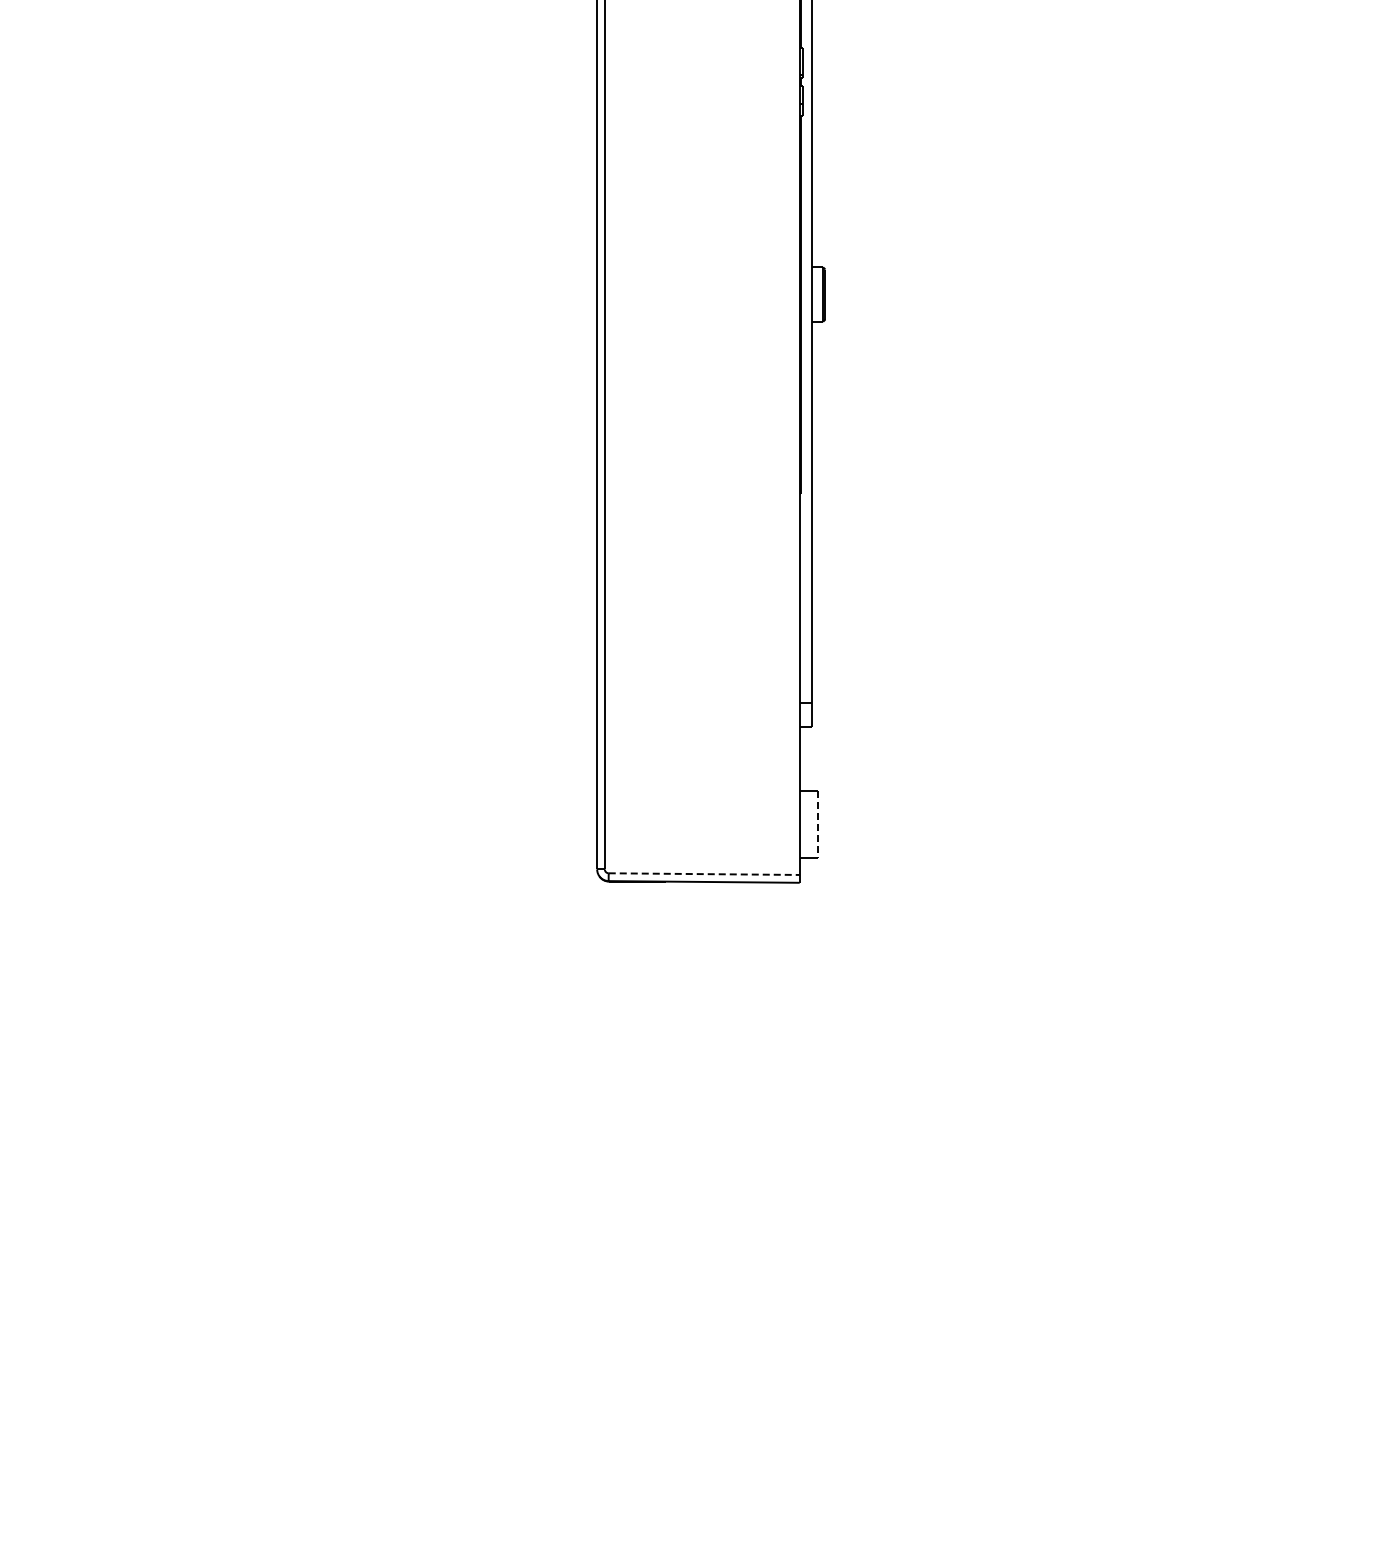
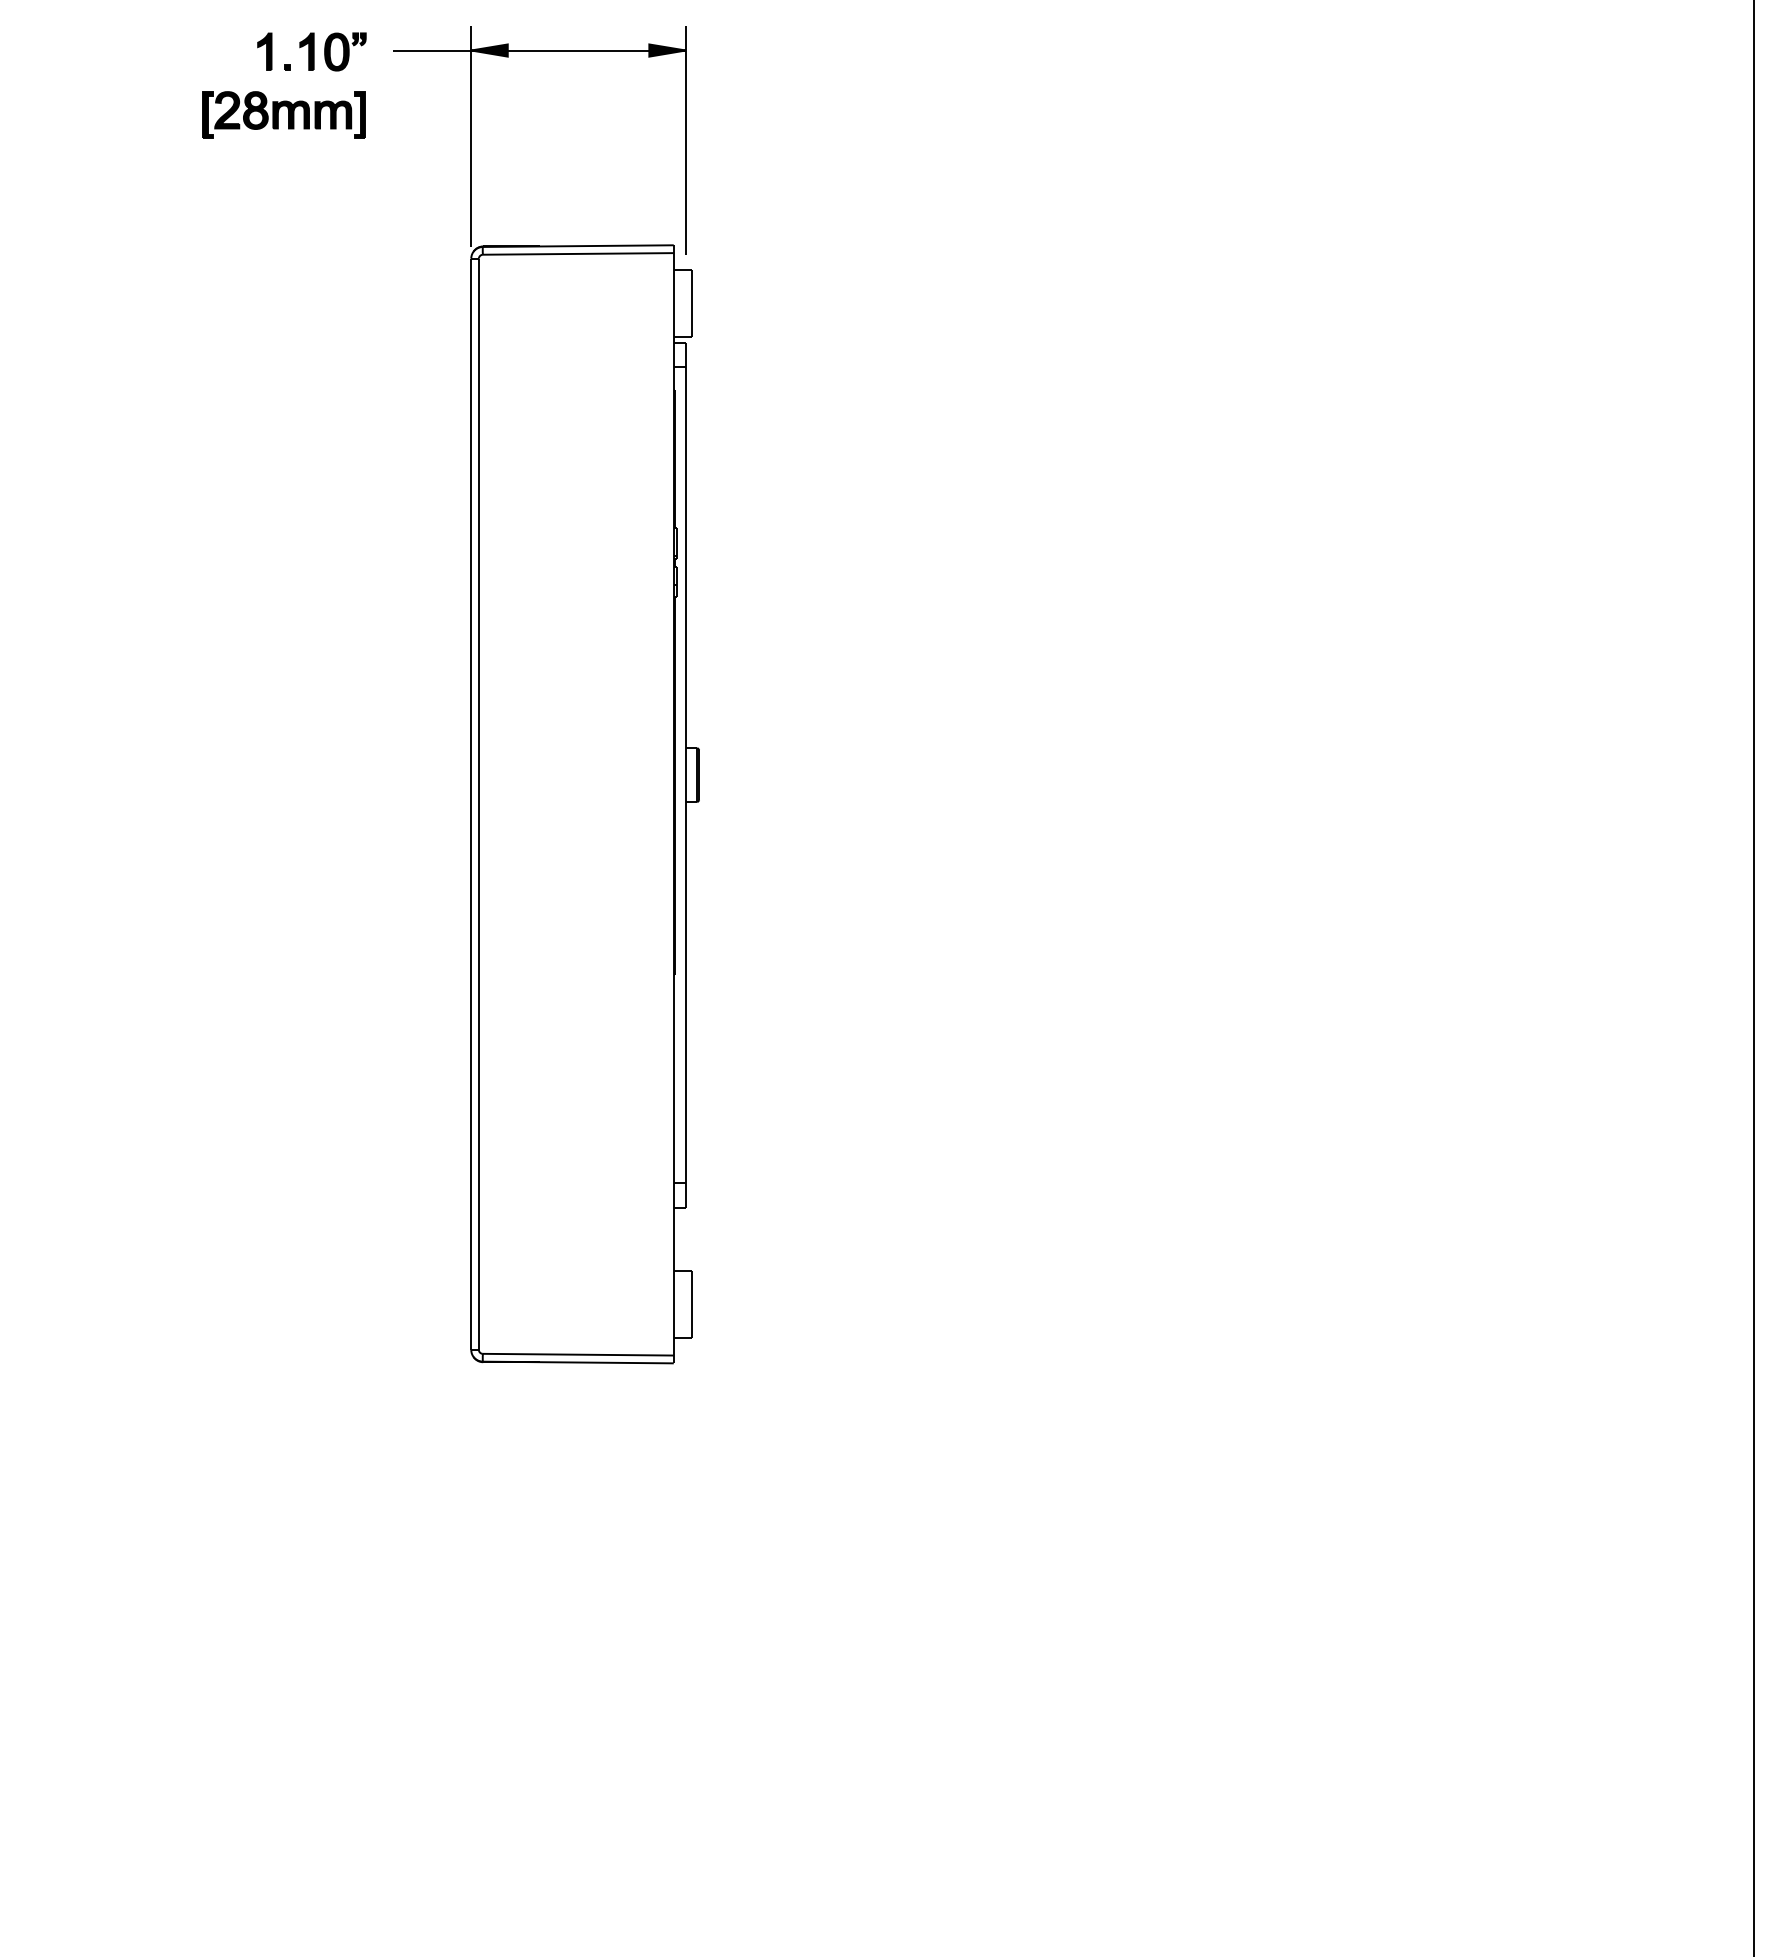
line: (818, 823) -> (692, 1304), dashed -> solid
line: (704, 873) -> (578, 1354), dashed -> solid

